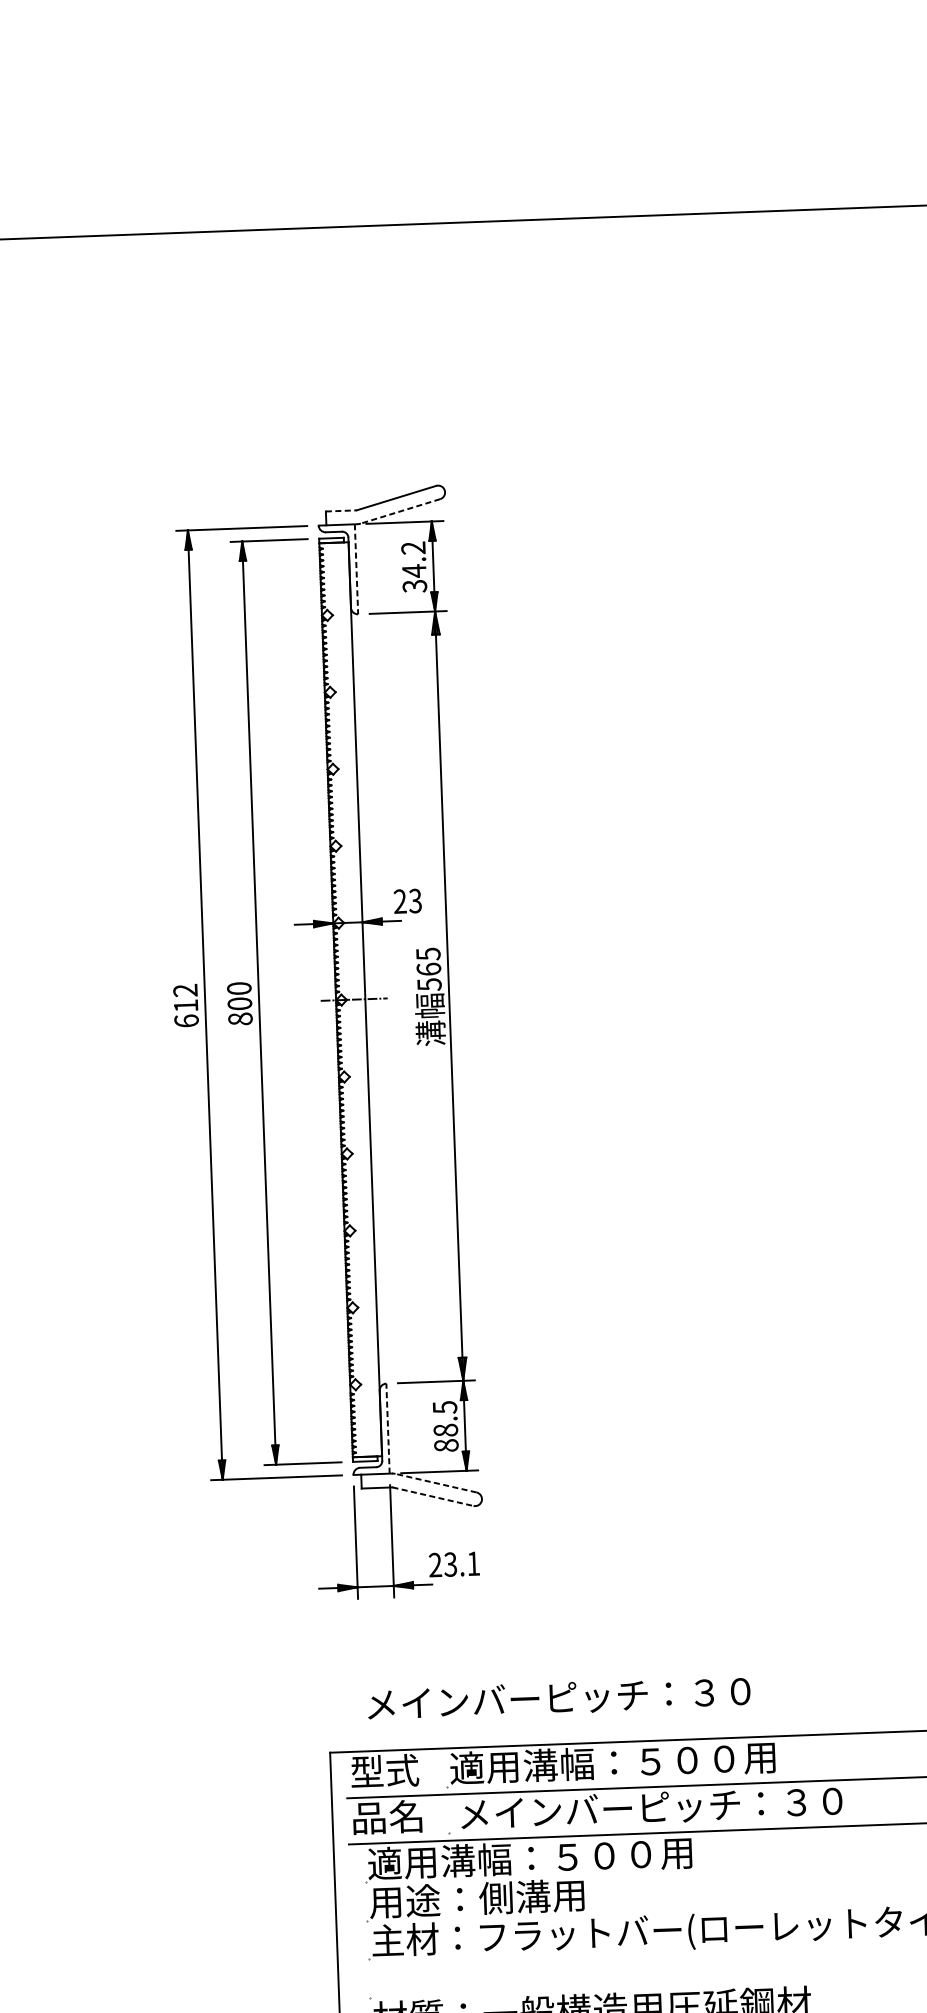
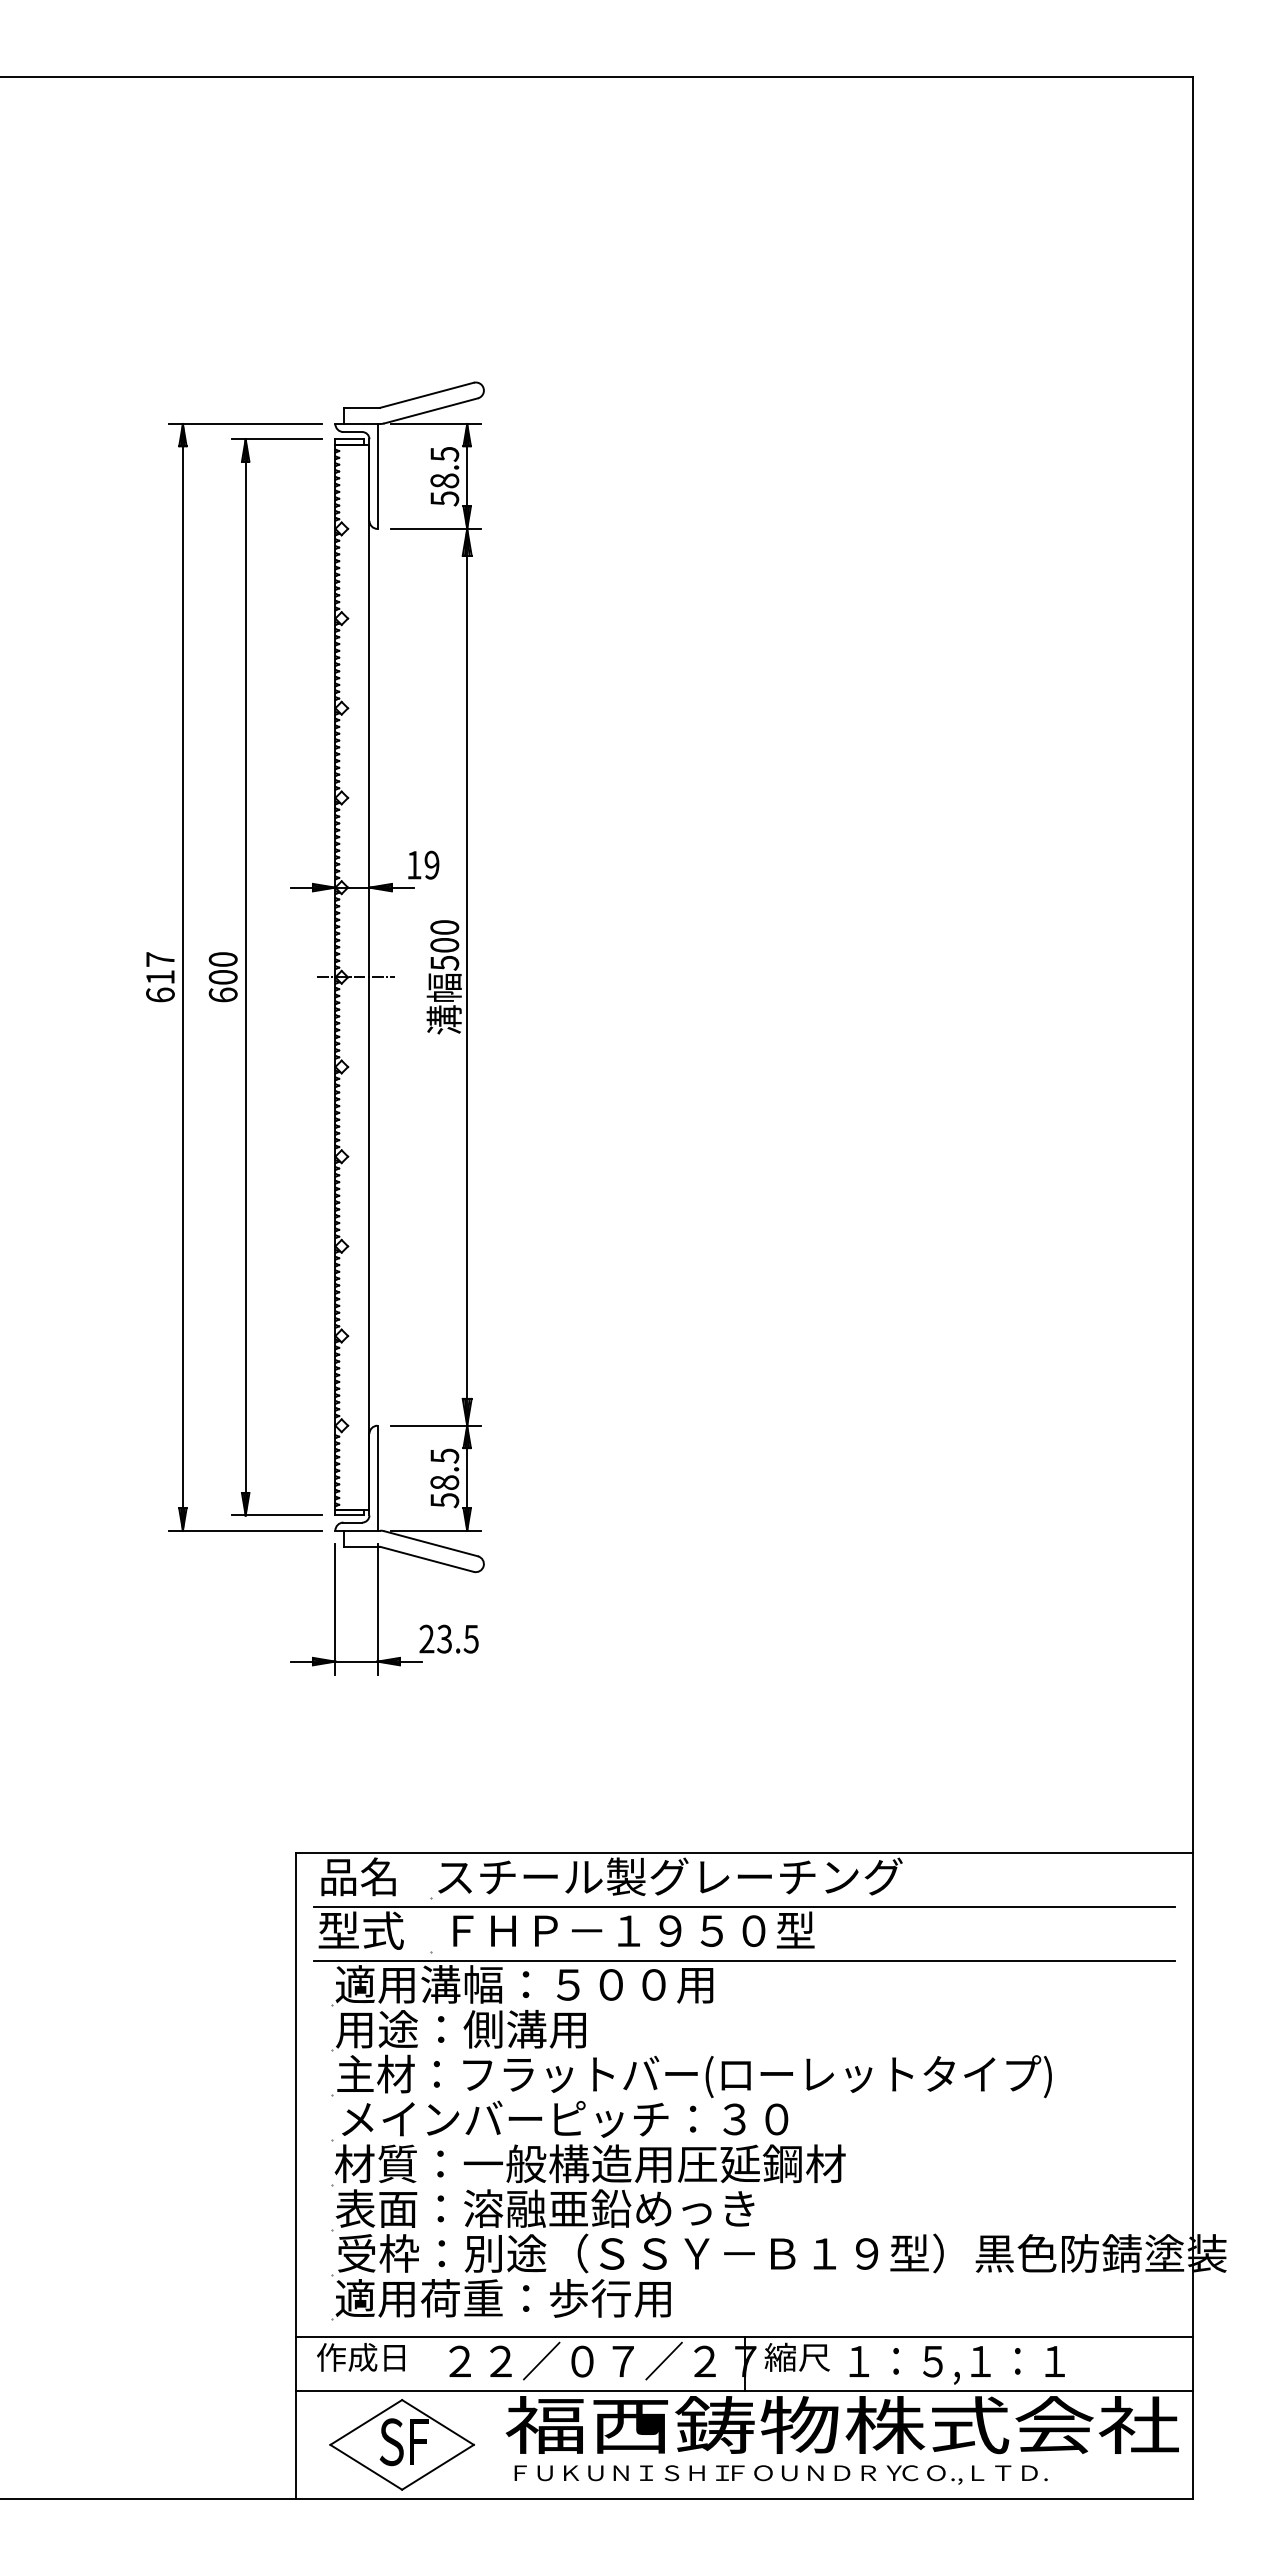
line: (341, 510) -> (362, 407), dashed -> solid
line: (399, 511) -> (430, 411), dashed -> solid
text: (413, 567) -> (444, 476), 34.2 -> 58.5
line: (356, 569) -> (377, 476), dashed -> solid
text: (407, 900) -> (422, 864), 23 -> 19
text: (428, 961) -> (444, 936), 565 -> 500
text: (185, 990) -> (160, 959), 612 -> 617
text: (239, 1018) -> (222, 994), 800 -> 600
line: (387, 1428) -> (377, 1477), dashed -> solid
text: (446, 1445) -> (444, 1500), 88.5 -> 58.5
line: (435, 1482) -> (430, 1543), dashed -> solid
line: (433, 1496) -> (427, 1559), dashed -> solid
text: (472, 1564) -> (470, 1639), 23.1 -> 23.5
text: (559, 1697) -> (565, 2118), moved
text: (650, 1761) -> (668, 1876), 適用溝幅：５００用 -> スチール製グレーチング
text: (385, 1770) -> (359, 1876), 型式 -> 品名
text: (651, 1807) -> (668, 1930), メインバーピッチ：３０ -> ＦＨＰ－１９５０型
text: (387, 1817) -> (360, 1930), 品名 -> 型式

